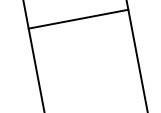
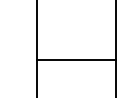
line: (78, 18) -> (76, 59), moved

